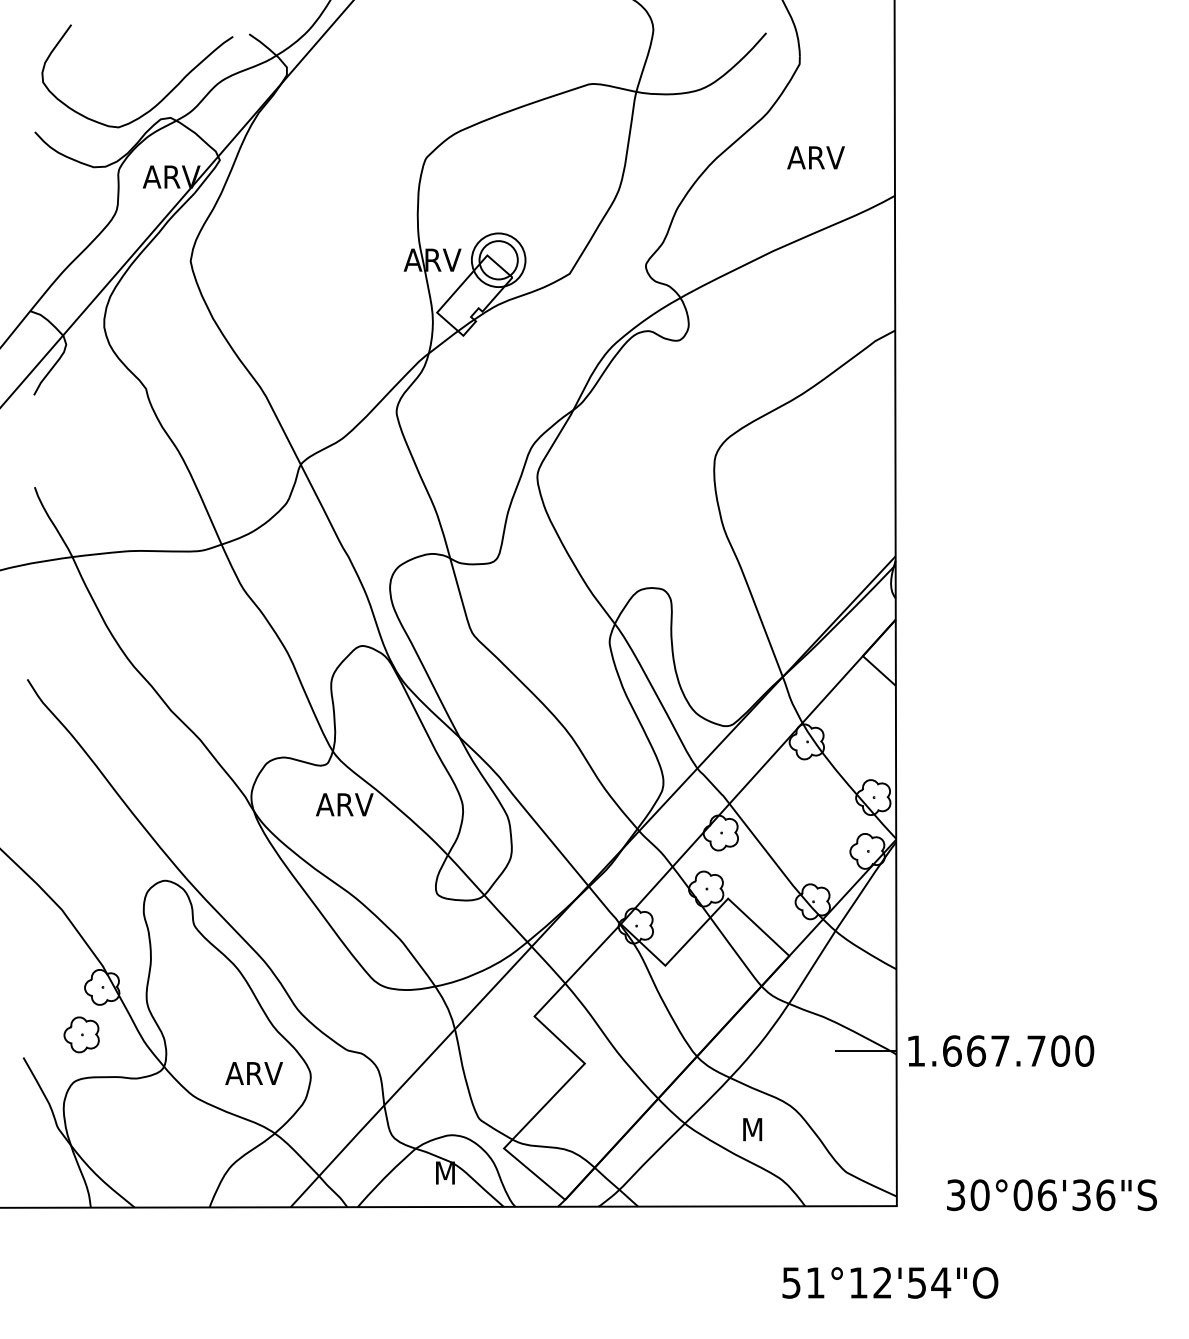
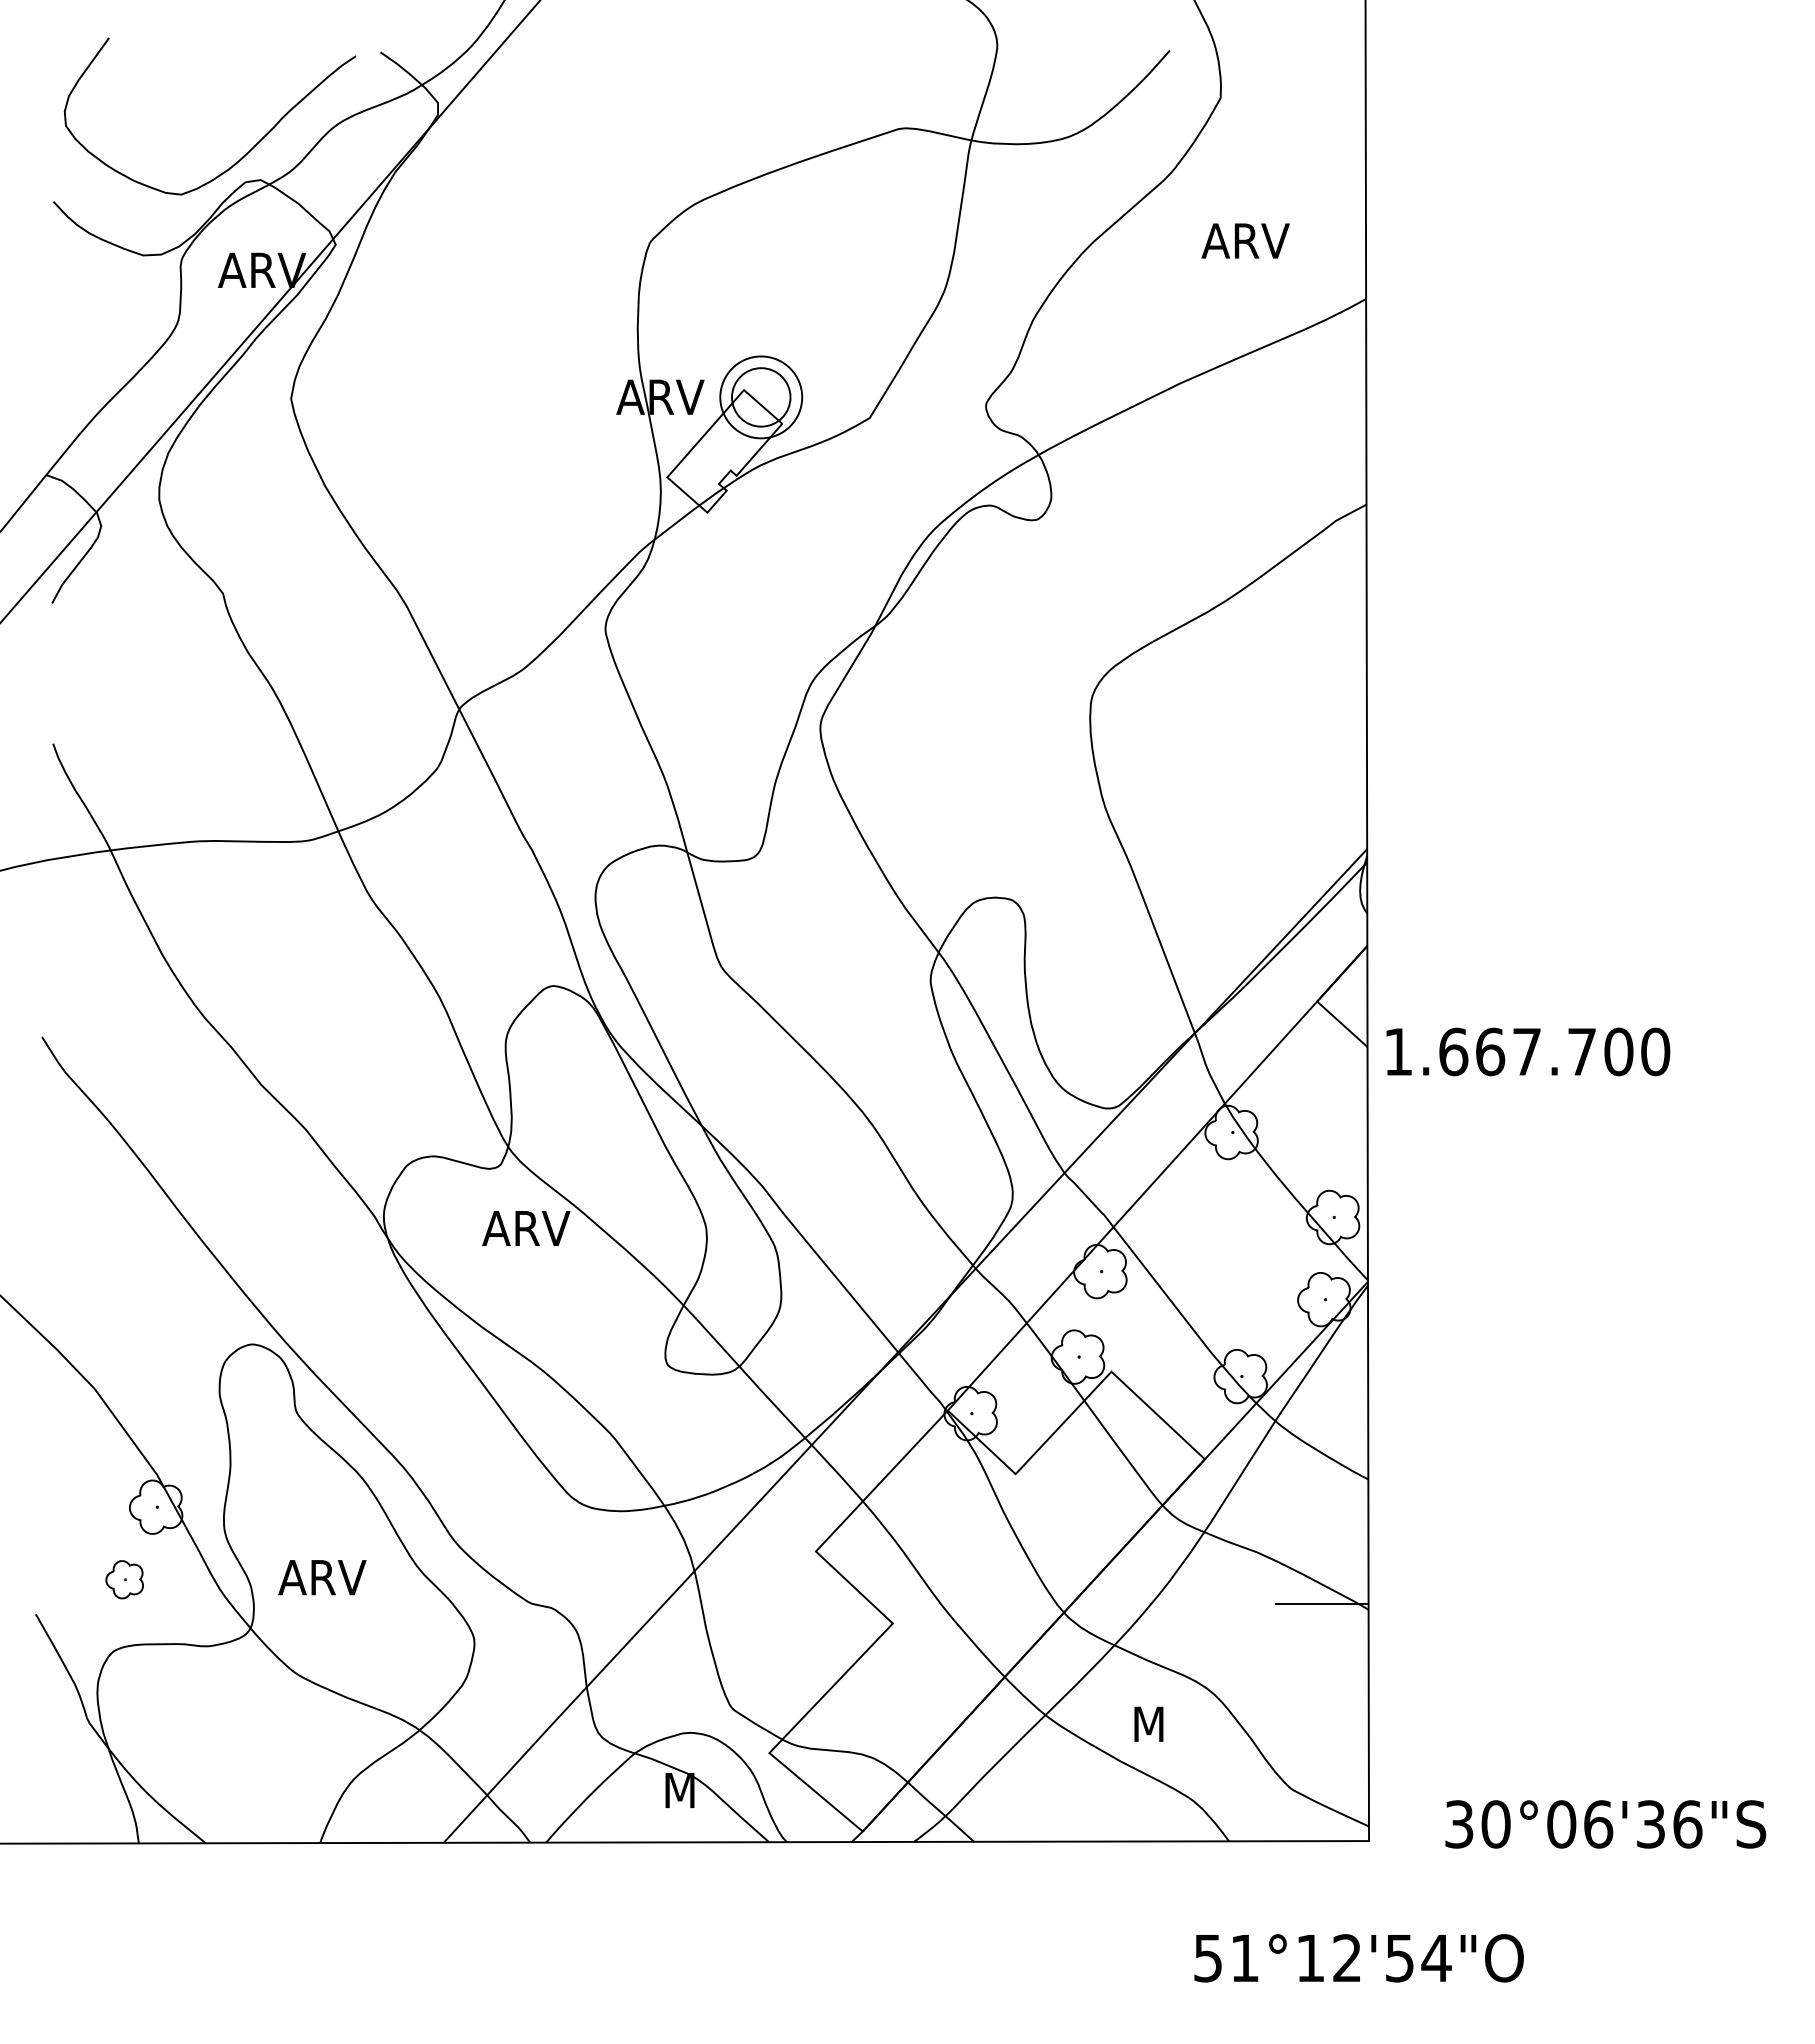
part: (81, 1034) -> (124, 1579), size x0.7
text: (1001, 1050) -> (1528, 1050), moved
text: (253, 1073) -> (321, 1577), moved

